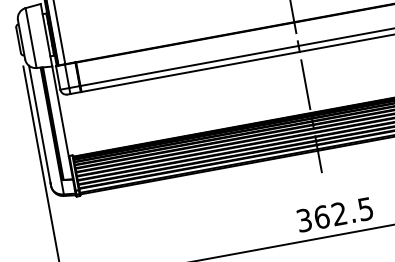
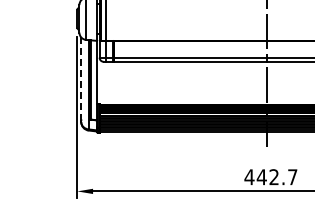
line: (40, 124) -> (81, 78), solid -> dashed
text: (334, 215) -> (270, 177), 362.5 -> 442.7

